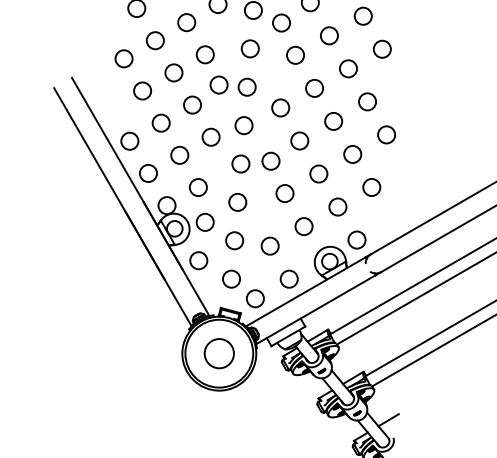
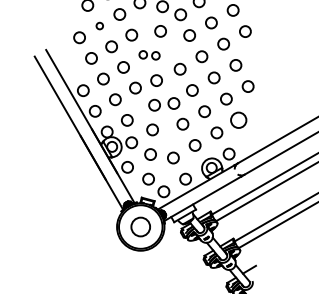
circle: (155, 39) -> (99, 25), size x0.6
part: (232, 86) -> (149, 55), size x0.7
circle: (371, 187) -> (238, 120), size x1.4

